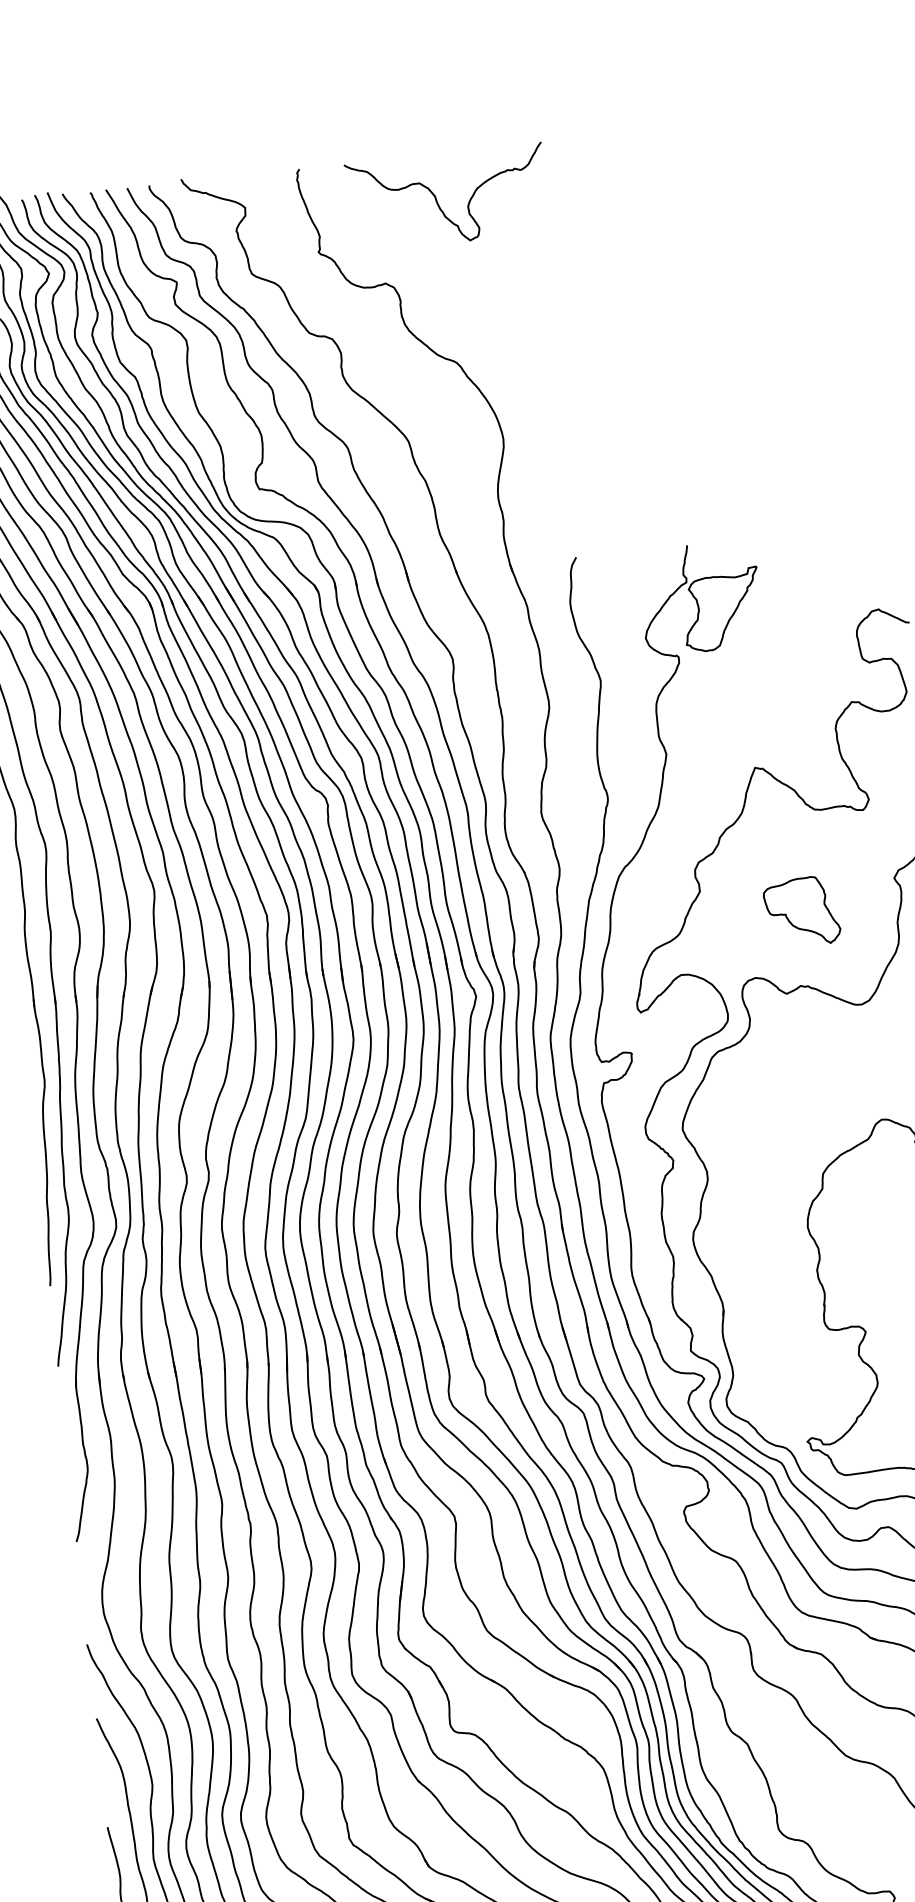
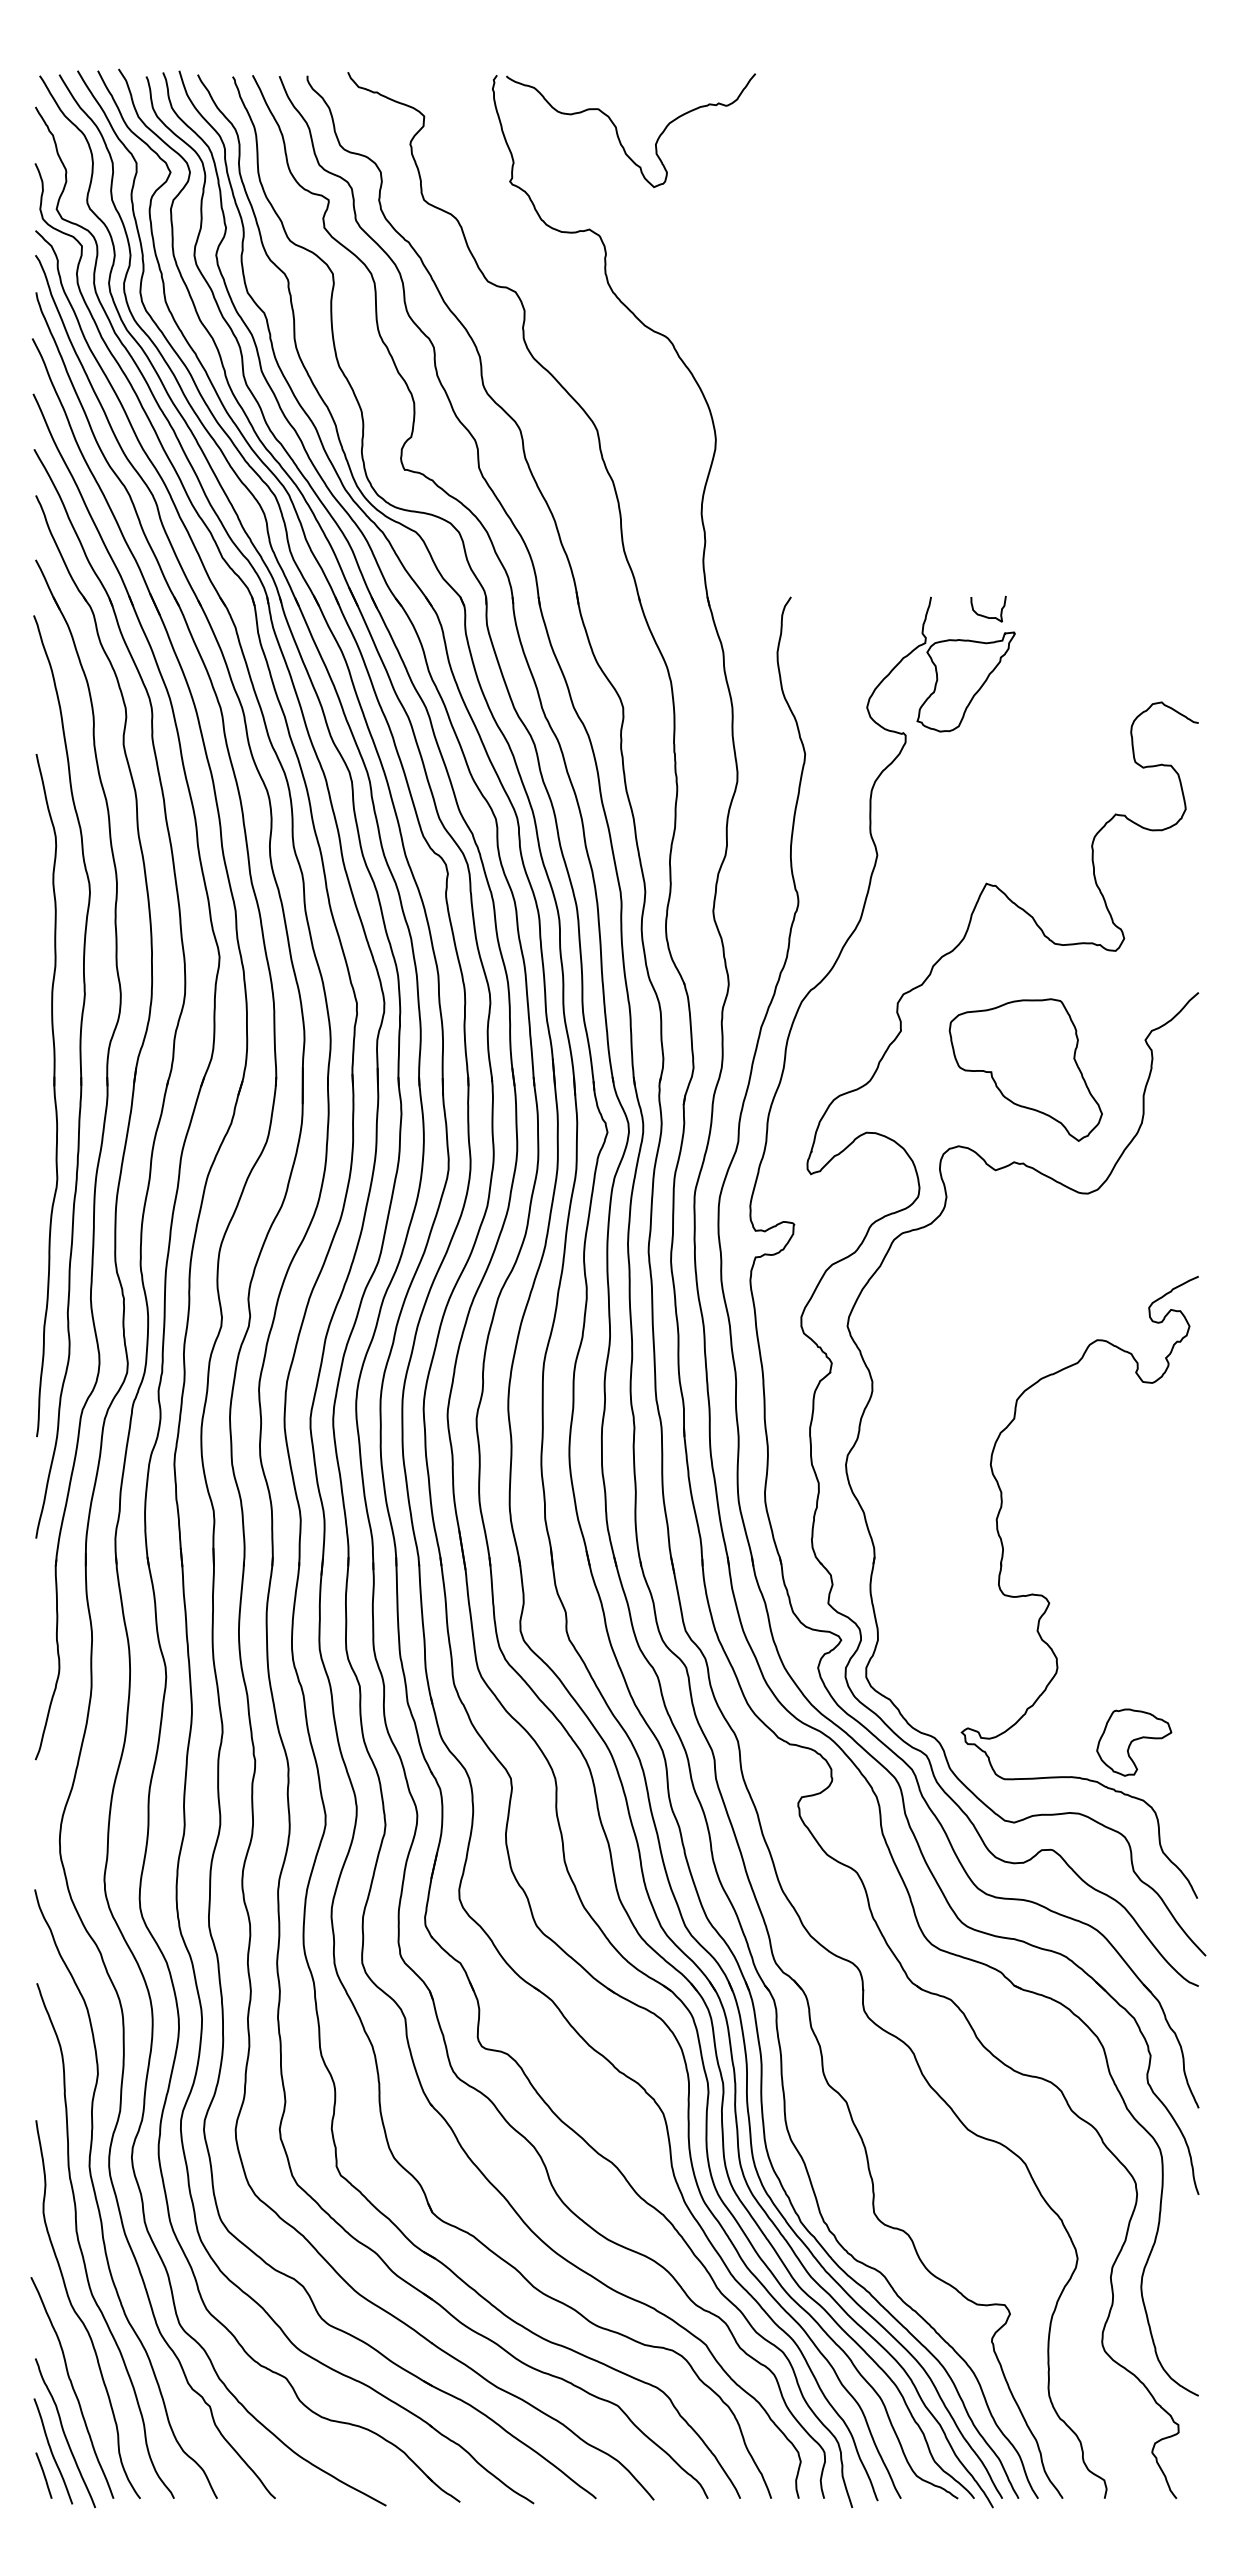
curve: (437, 201) -> (618, 134), moved
curve: (730, 555) -> (984, 615), added
part: (801, 911) -> (1025, 1069), size x1.67

